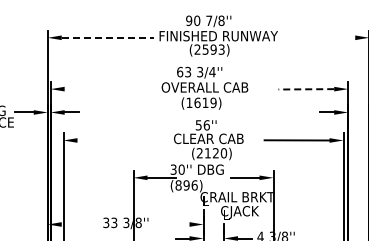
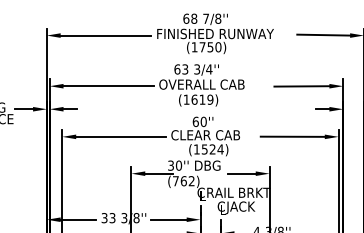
text: (193, 20) -> (190, 18), 90 -> 68
line: (328, 36) -> (323, 34), added
line: (107, 37) -> (105, 35), dashed -> solid
text: (209, 49) -> (206, 47), (2593) -> (1750)
line: (110, 89) -> (108, 86), added
line: (306, 89) -> (302, 86), dashed -> solid
text: (202, 125) -> (199, 122), 56'' -> 60''
line: (122, 140) -> (120, 136), added
text: (211, 153) -> (208, 149), (2120) -> (1524)
text: (186, 185) -> (183, 181), (896) -> (762)
line: (79, 224) -> (78, 219), added
line: (171, 224) -> (168, 219), added

